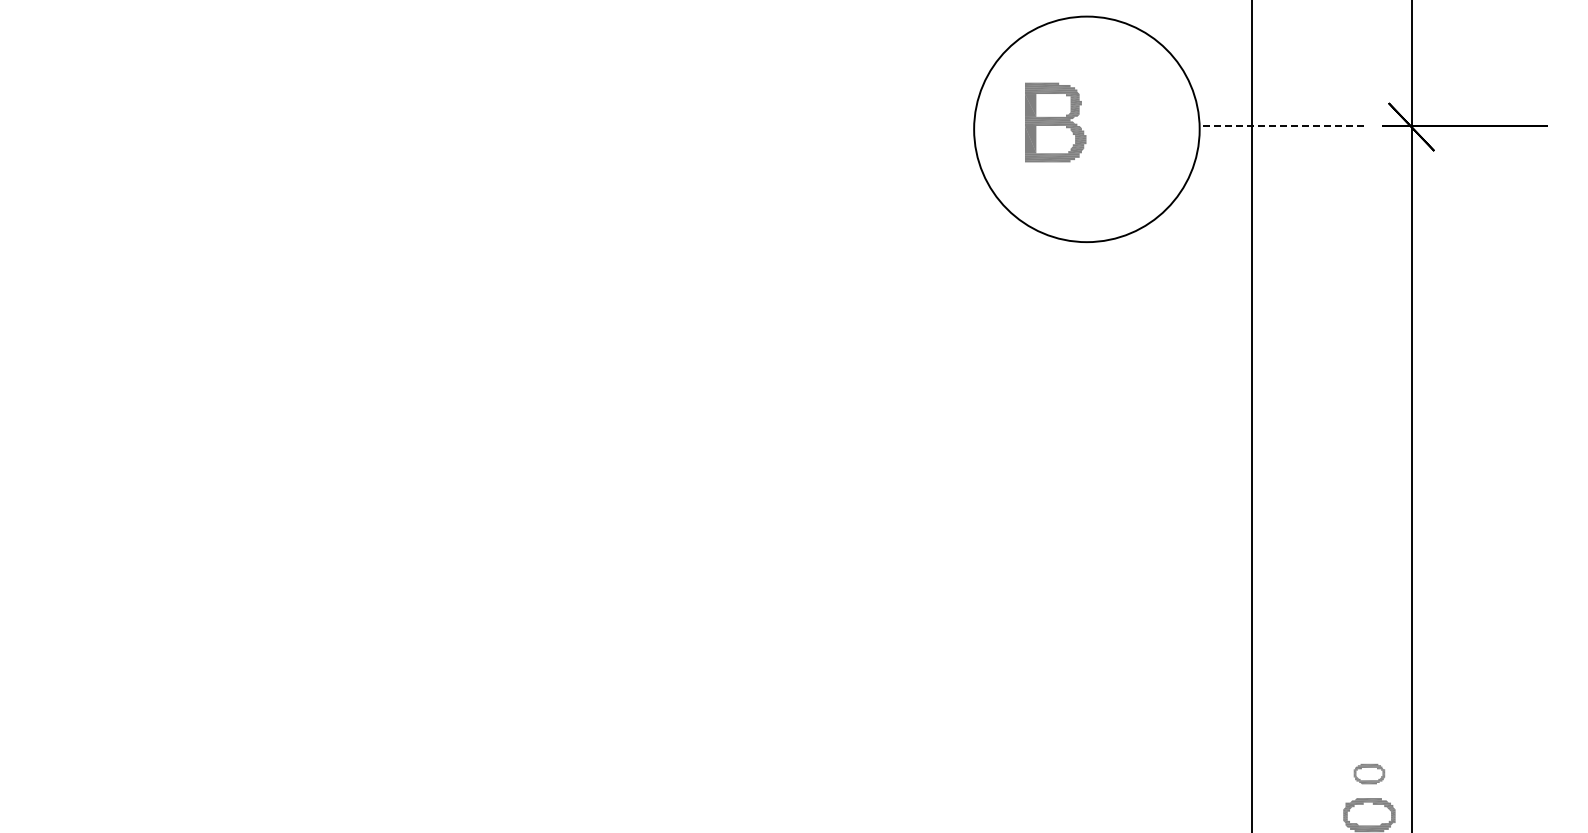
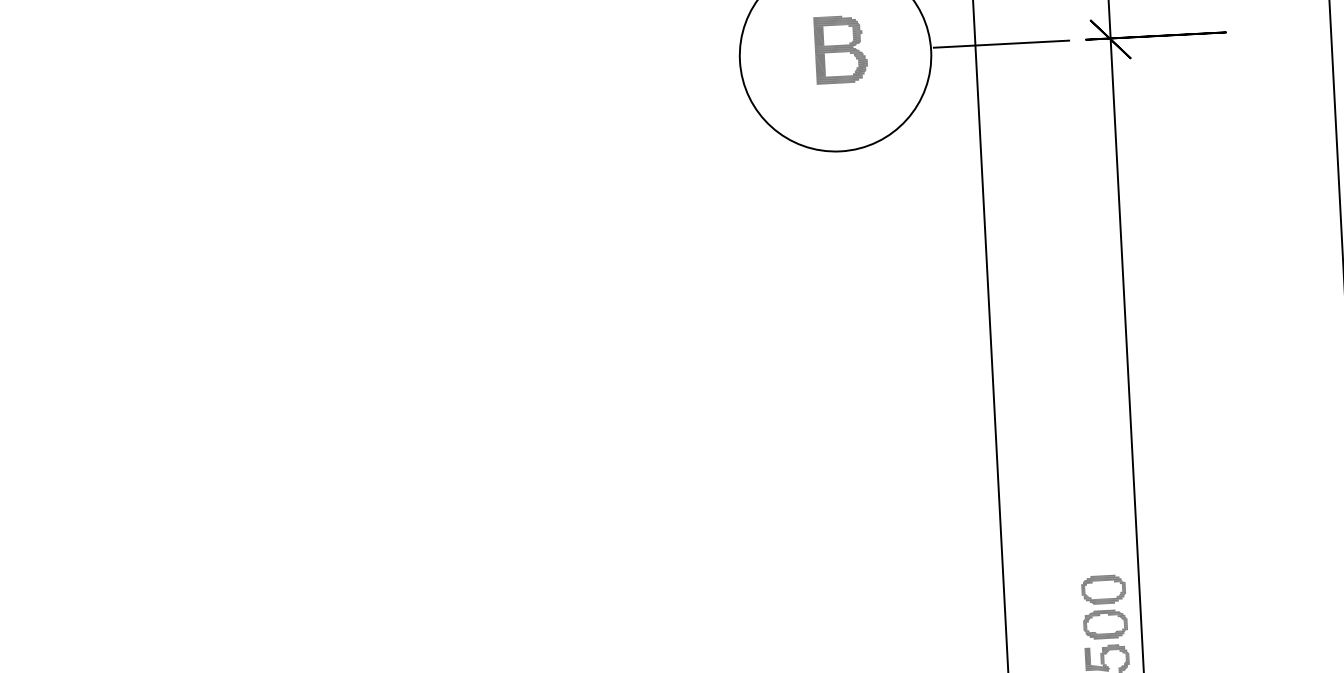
part: (1055, 122) -> (840, 49), moved
line: (1282, 125) -> (1001, 43), dashed -> solid
part: (1369, 773) -> (1103, 589), size x1.67

